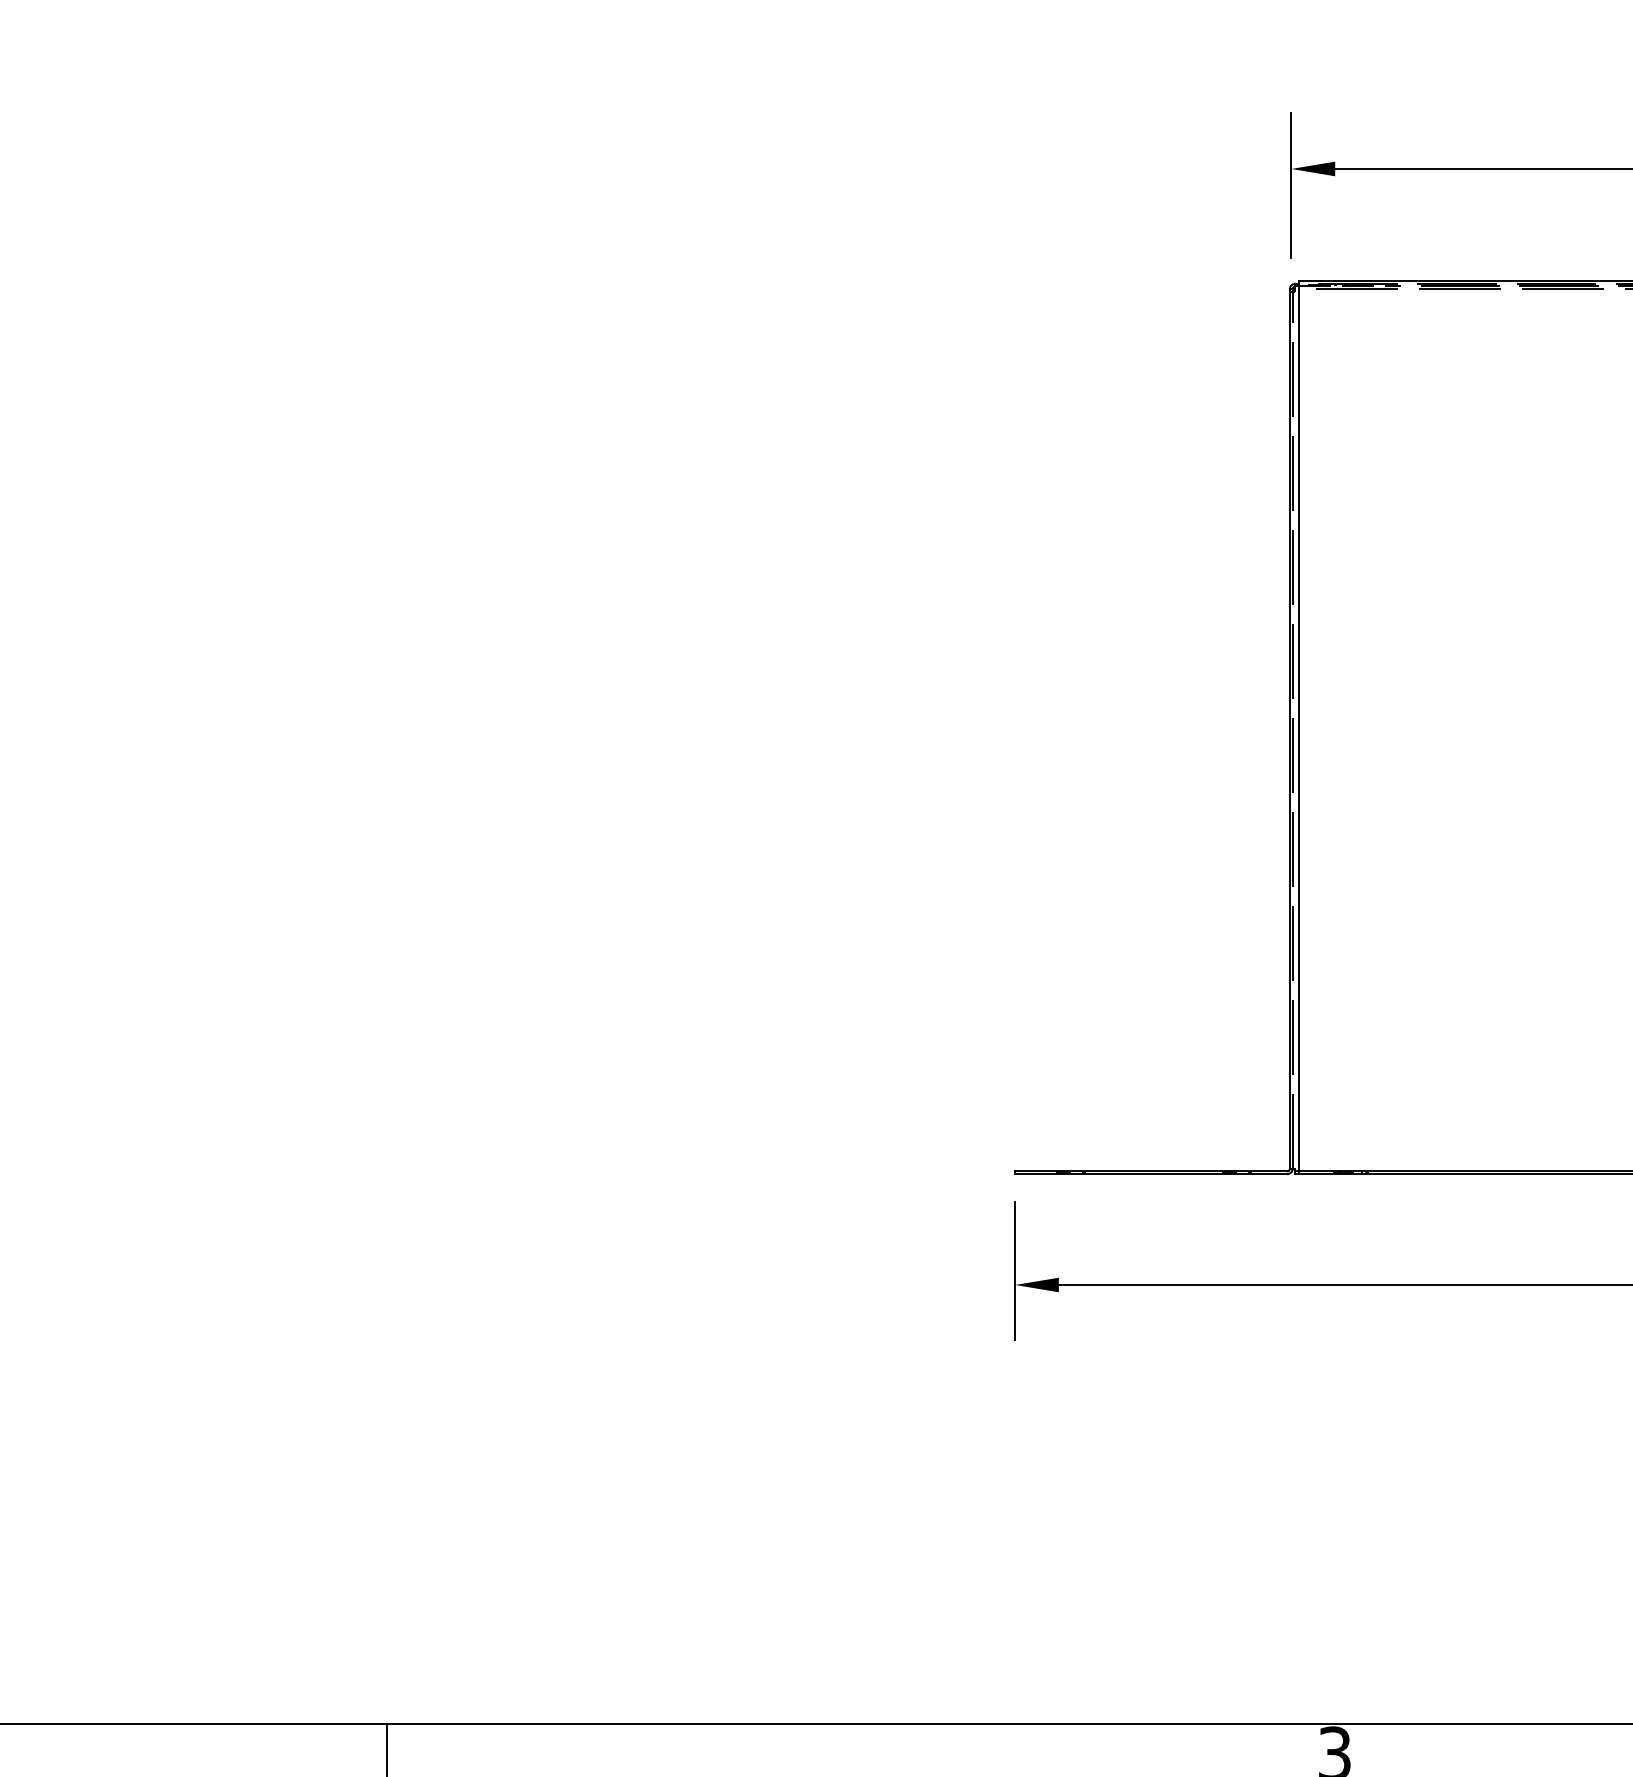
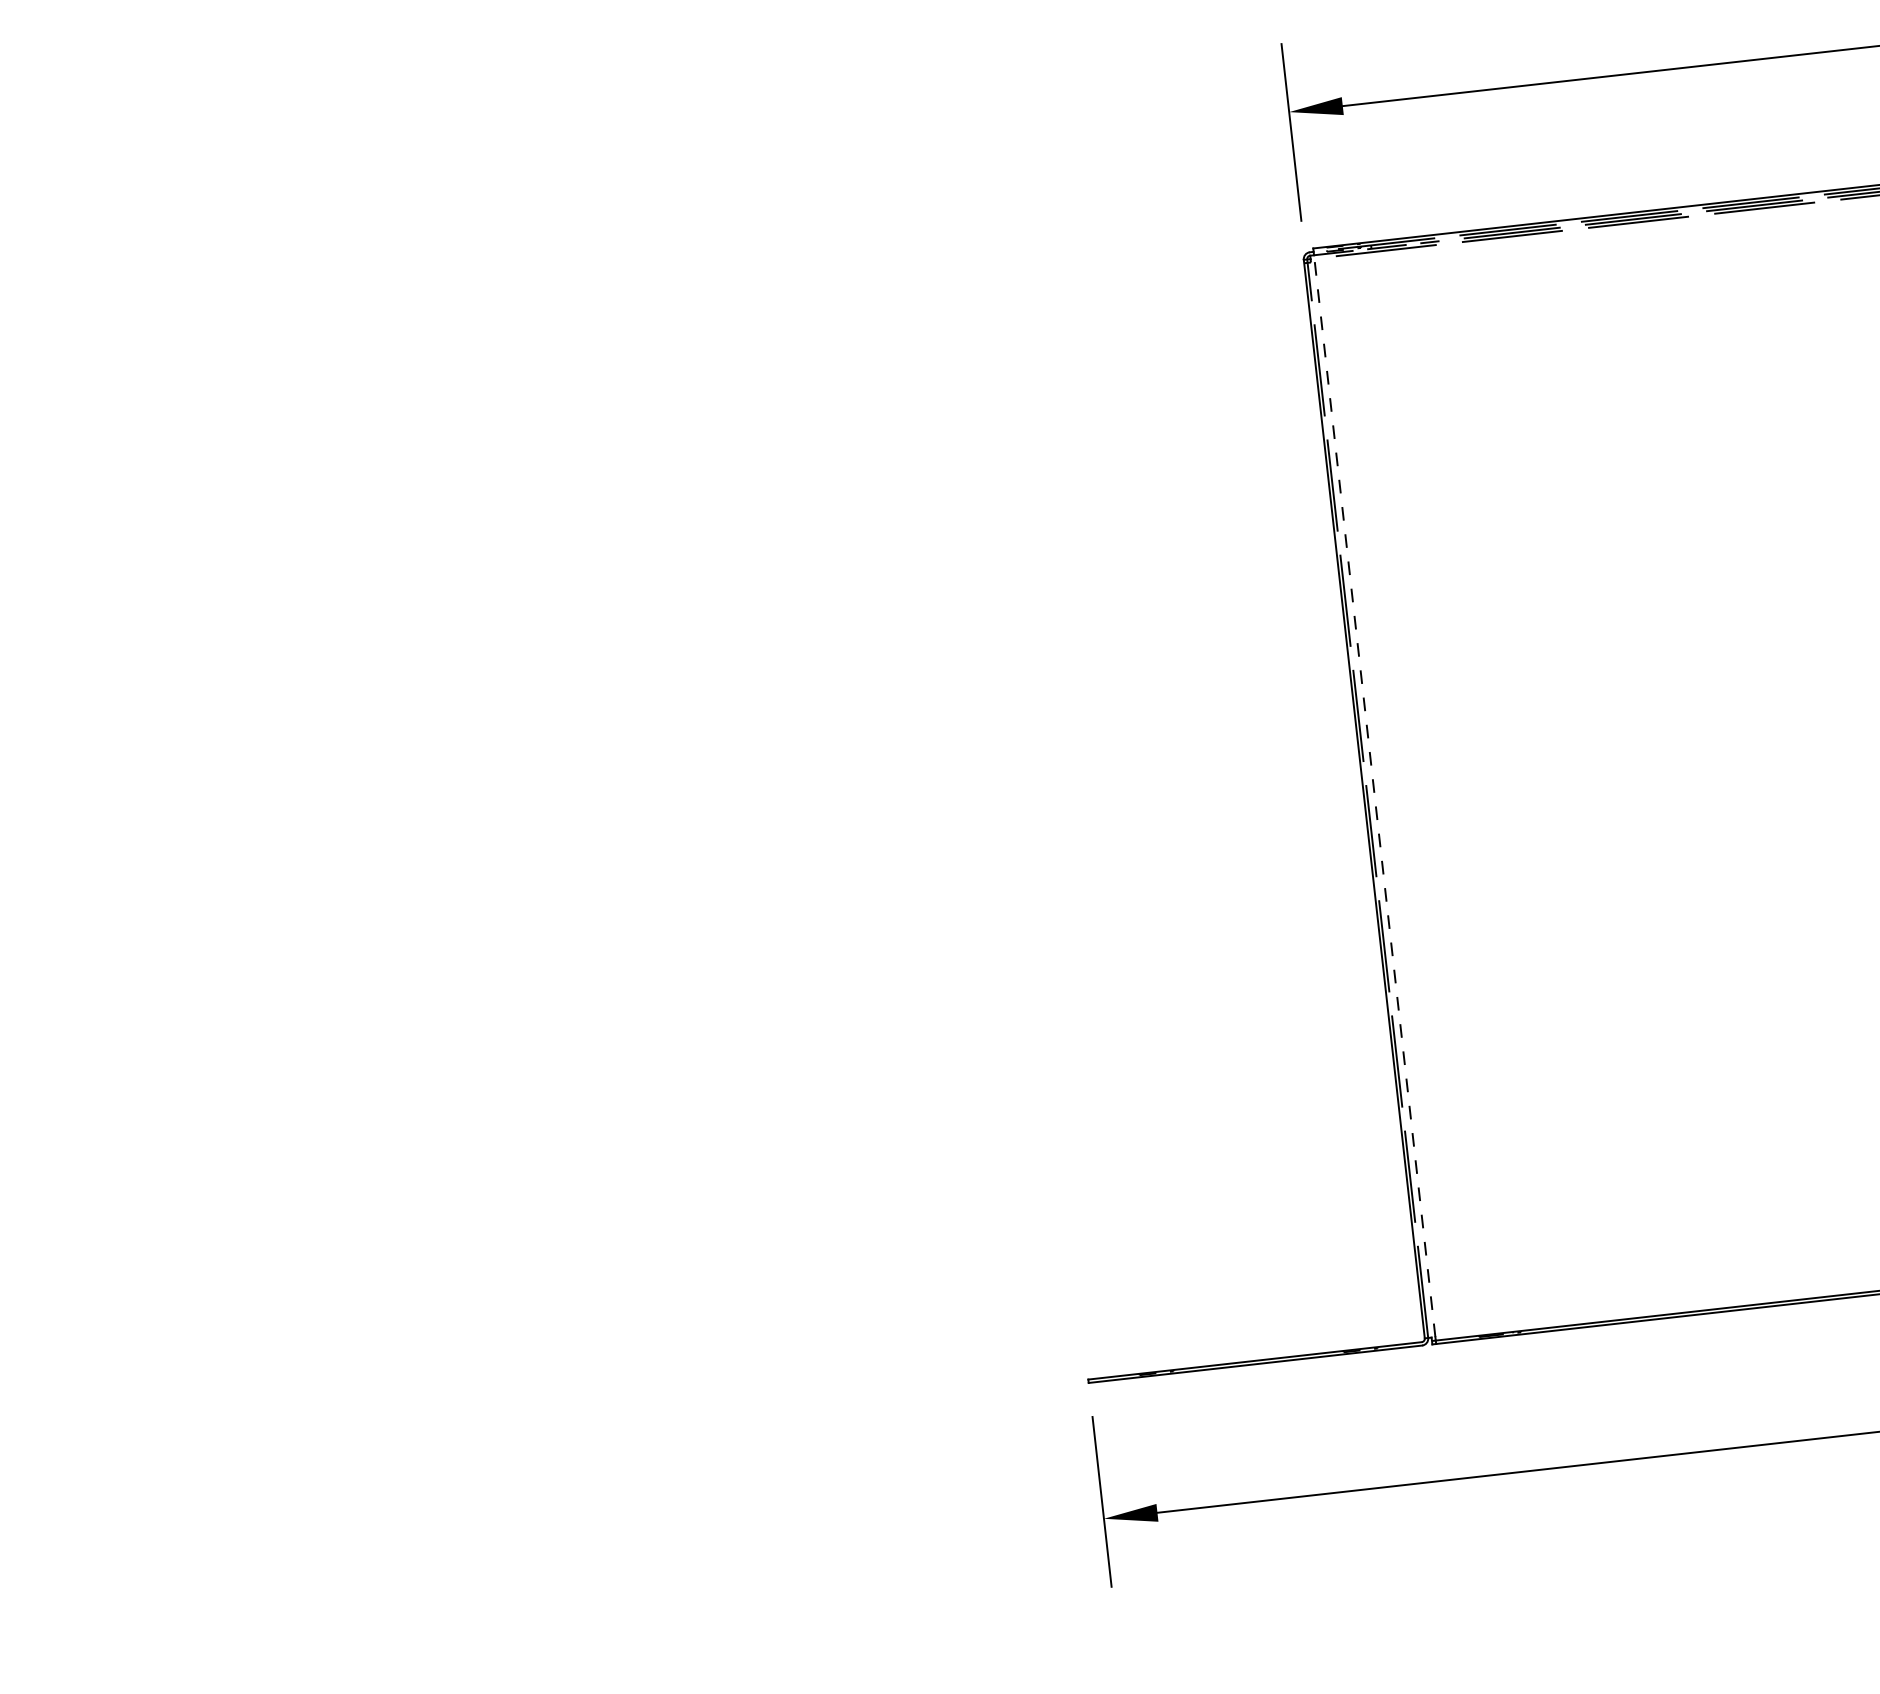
line: (1298, 727) -> (1374, 796), solid -> dashed

